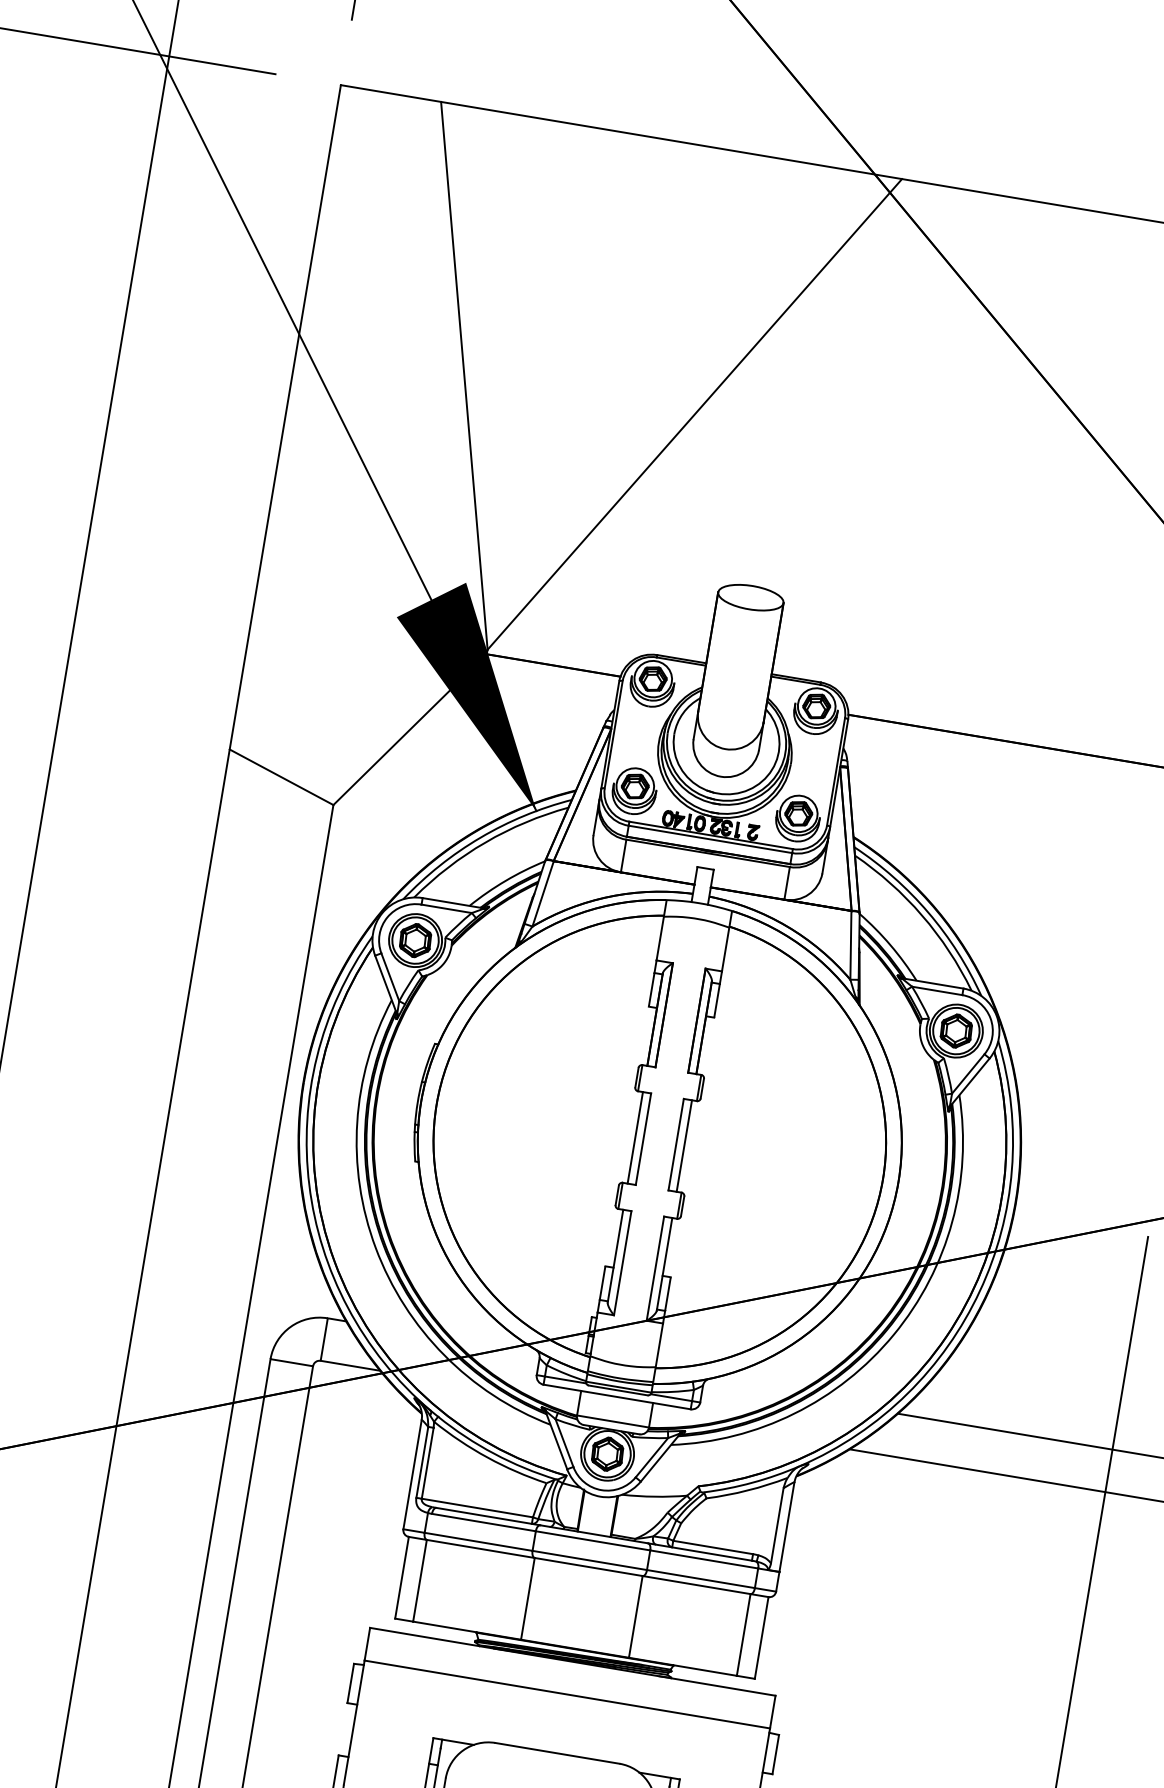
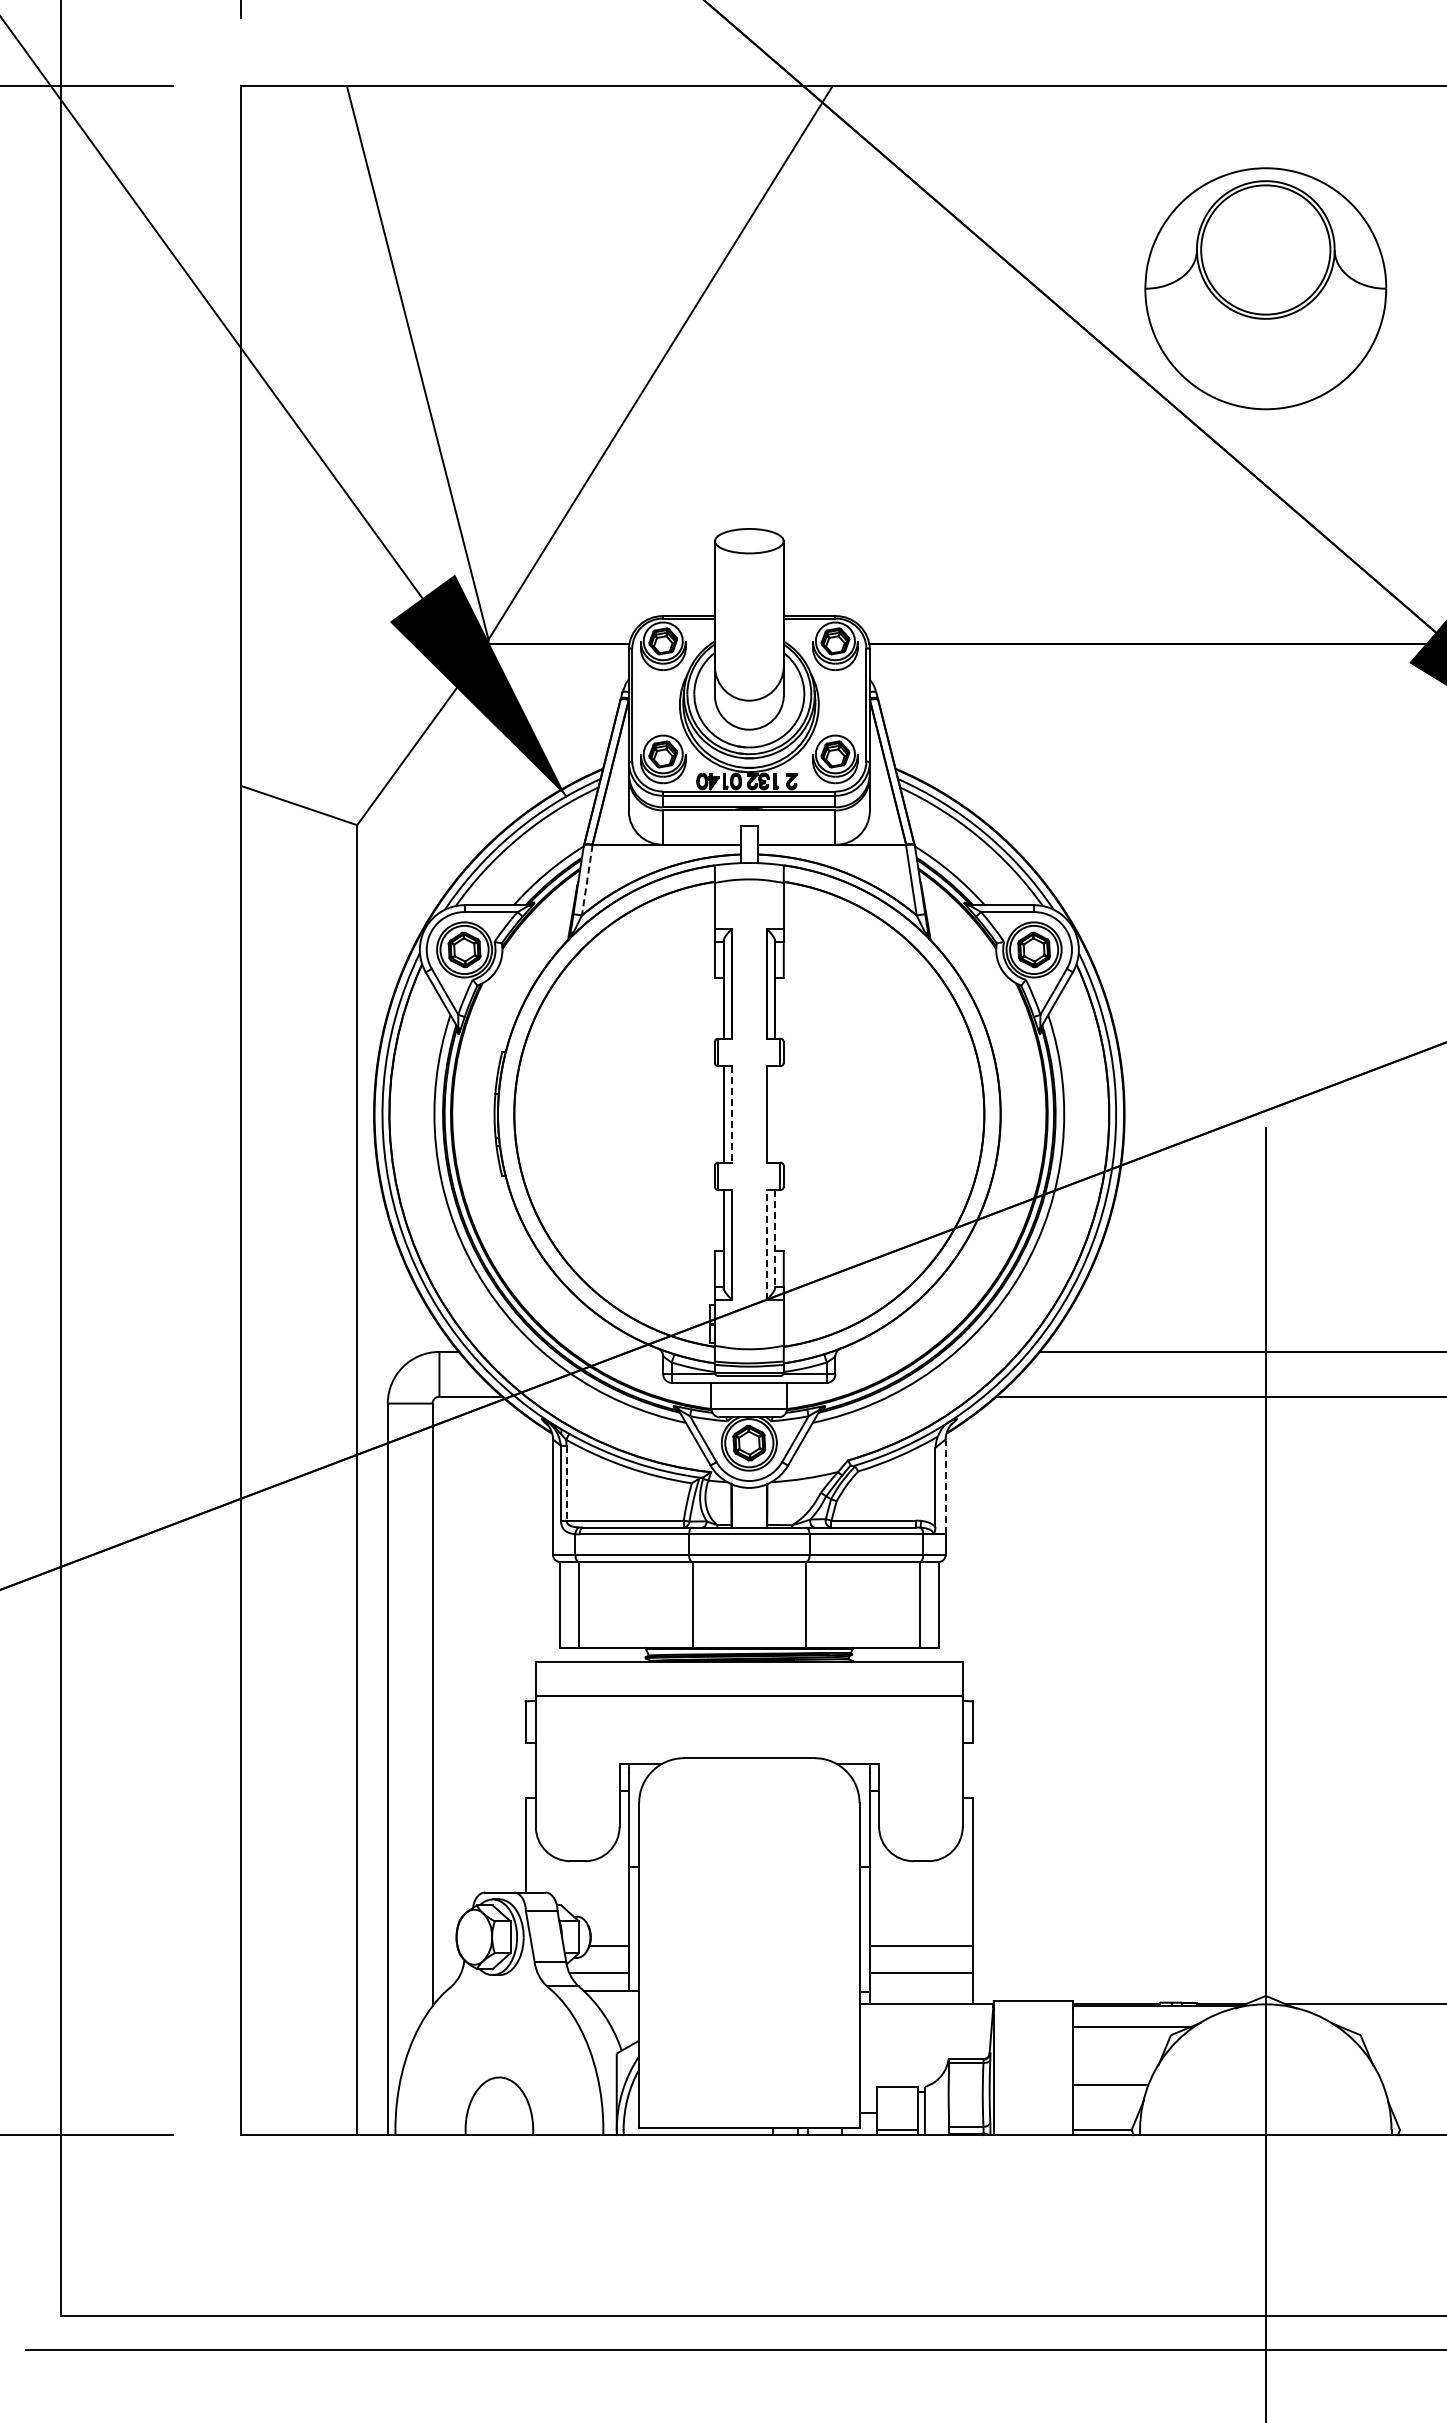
line: (543, 894) -> (587, 880), solid -> dashed
line: (643, 1139) -> (732, 1114), solid -> dashed
line: (684, 1146) -> (775, 1114), removed
line: (664, 1264) -> (775, 1238), solid -> dashed
line: (655, 1268) -> (766, 1244), solid -> dashed
line: (427, 1463) -> (566, 1483), solid -> dashed
line: (786, 1527) -> (945, 1487), solid -> dashed

